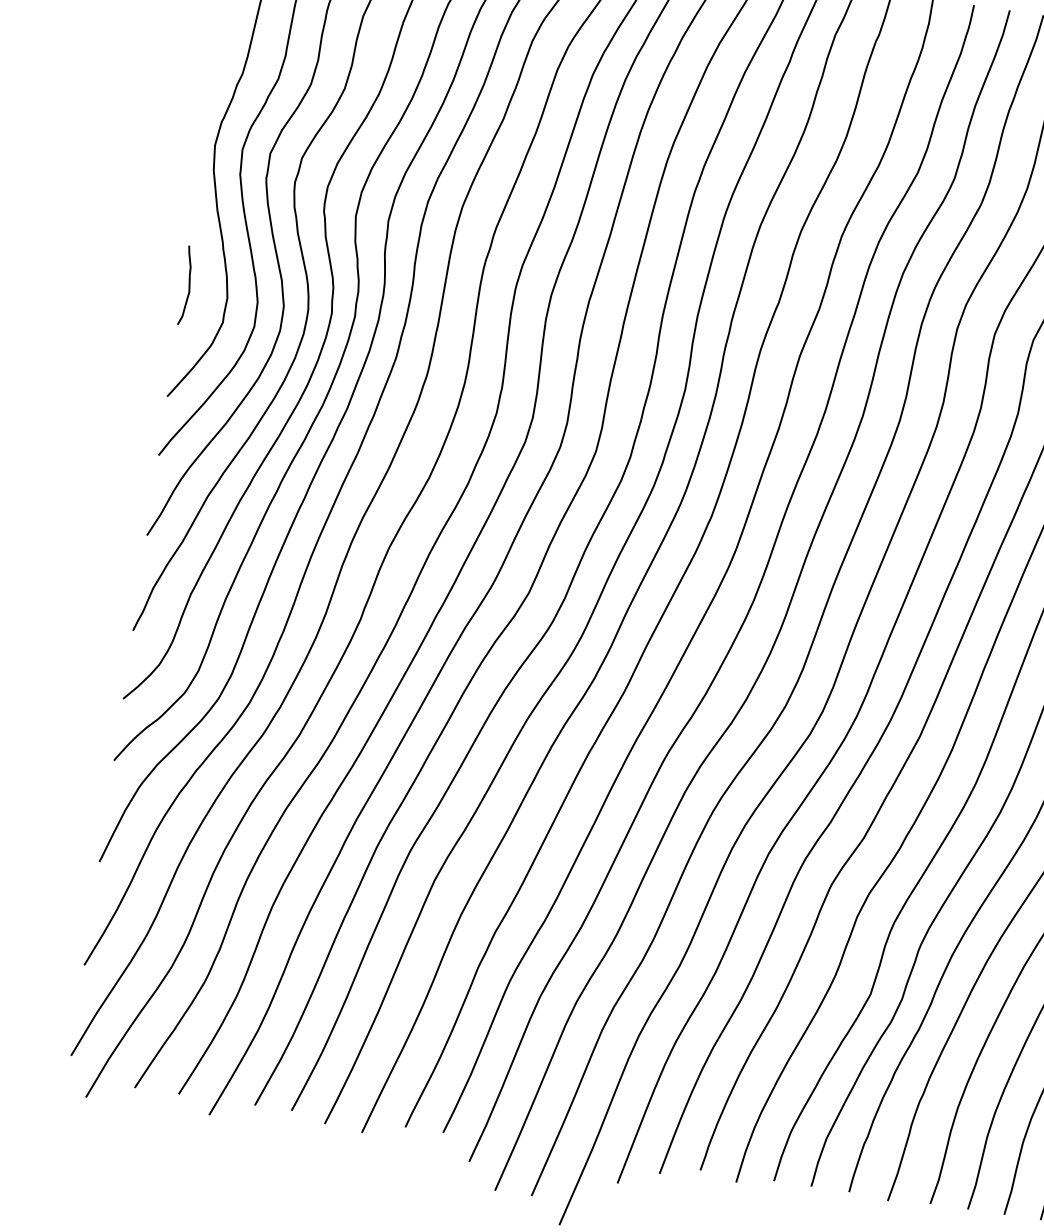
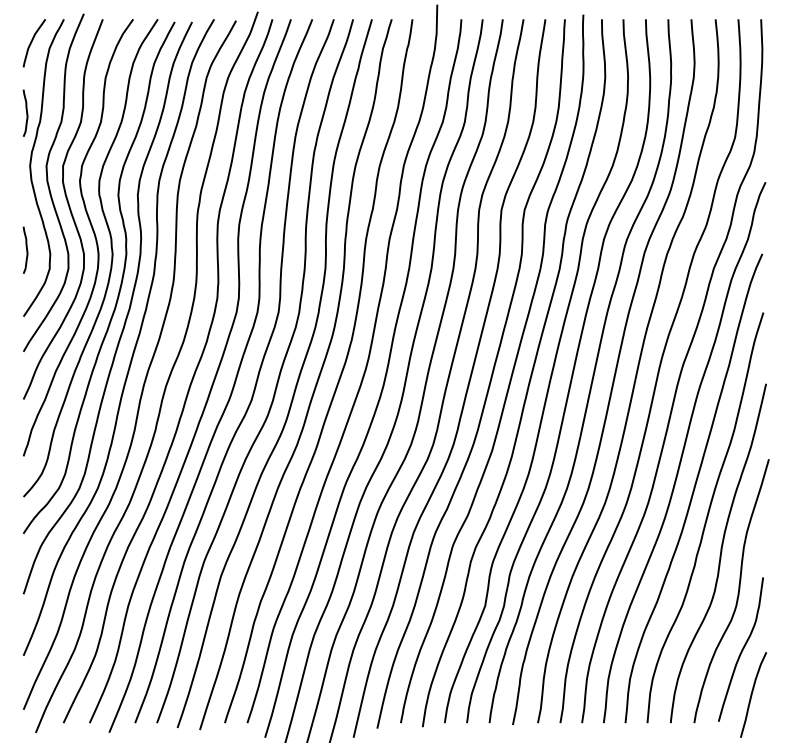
curve: (222, 54) -> (26, 112), added

